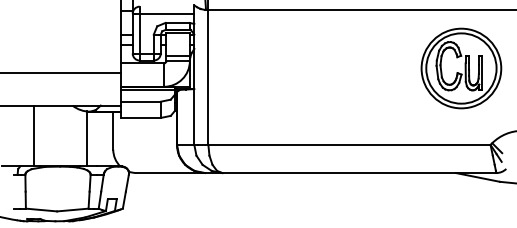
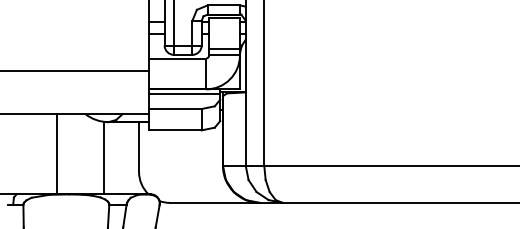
line: (33, 135) -> (56, 153), moved

